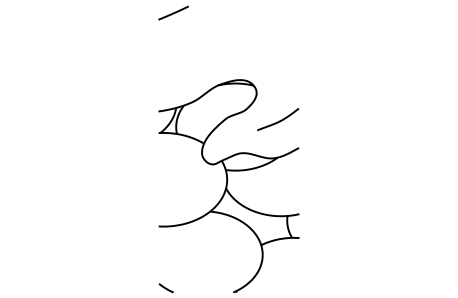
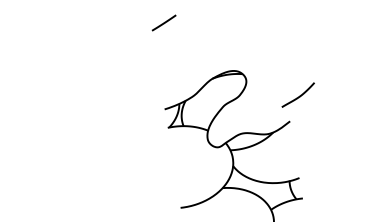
curve: (279, 120) -> (299, 95), moved

